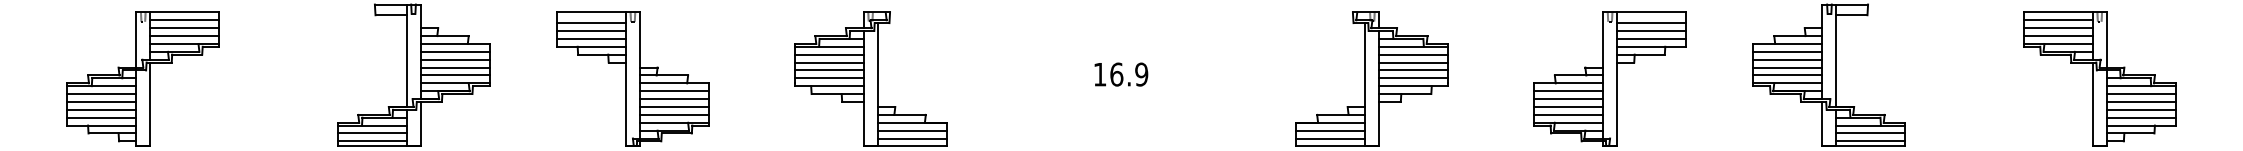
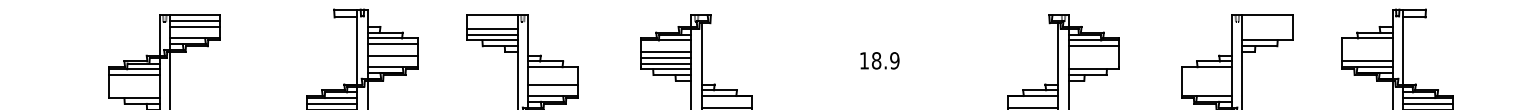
line: (590, 23) -> (491, 23), removed
line: (1651, 23) -> (1267, 23), removed
line: (1651, 31) -> (1267, 29), removed
line: (184, 36) -> (194, 32), removed
line: (1651, 38) -> (1267, 34), removed
line: (1787, 51) -> (1367, 43), removed
line: (828, 54) -> (665, 46), removed
line: (454, 59) -> (392, 49), removed
line: (1787, 59) -> (1367, 49), removed
line: (1413, 62) -> (1093, 51), removed
line: (1787, 67) -> (1367, 55), removed
line: (1413, 70) -> (1093, 57), removed
text: (1116, 74) -> (876, 60), 16.9 -> 18.9
line: (454, 75) -> (392, 61), removed
line: (1413, 78) -> (1093, 63), removed
line: (673, 91) -> (552, 73), removed
line: (1568, 91) -> (1206, 73), removed
line: (673, 99) -> (552, 79), removed
line: (1568, 99) -> (1206, 79), removed
line: (101, 101) -> (134, 80), removed
line: (1568, 107) -> (1206, 84), removed
line: (101, 109) -> (134, 86), removed
line: (673, 114) -> (552, 90), removed
line: (1568, 114) -> (1206, 90), removed
line: (101, 117) -> (134, 92), removed
line: (911, 130) -> (726, 101), removed
line: (1330, 130) -> (1032, 101), removed

